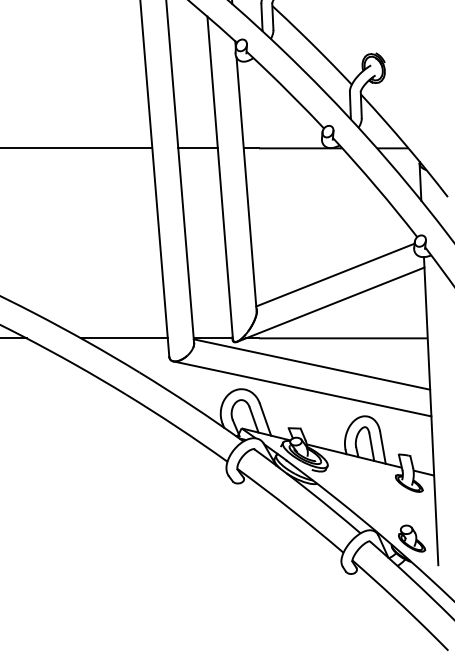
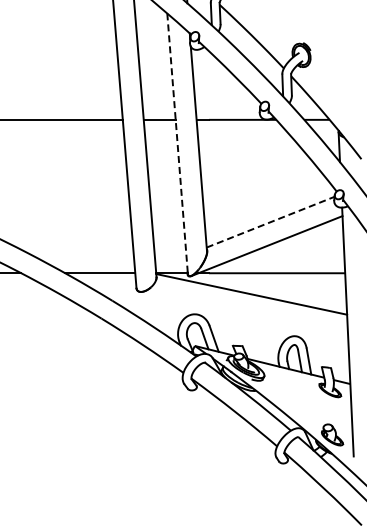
line: (220, 178) -> (177, 144), solid -> dashed
line: (335, 275) -> (270, 222), solid -> dashed
line: (301, 388) -> (243, 313), removed

